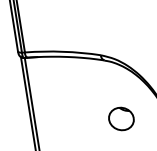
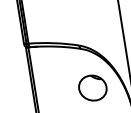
part: (120, 118) -> (92, 87), size x1.67

